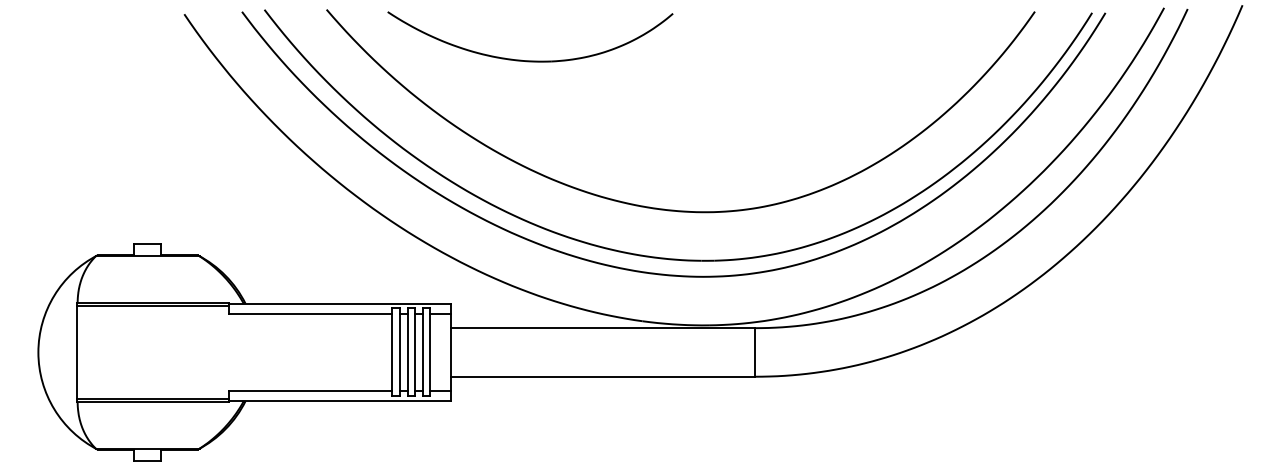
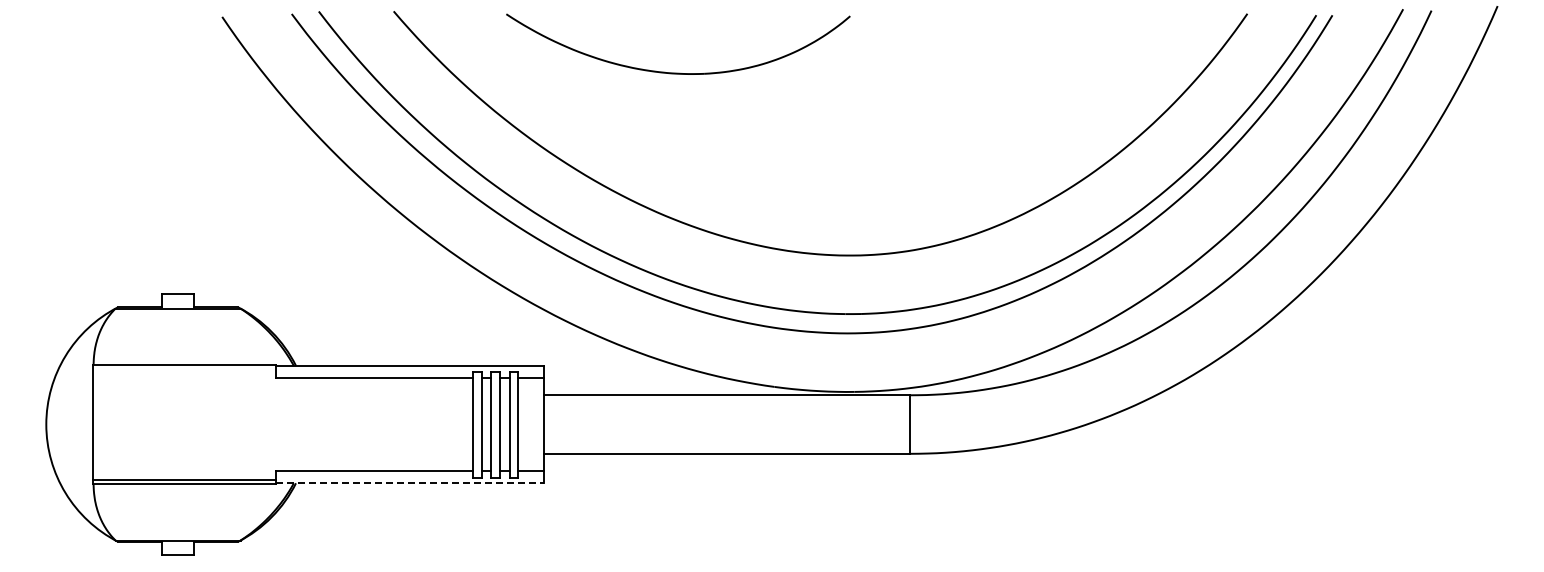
part: (530, 60) -> (678, 72), moved
line: (153, 305) -> (184, 368), removed
line: (340, 401) -> (410, 483), solid -> dashed

